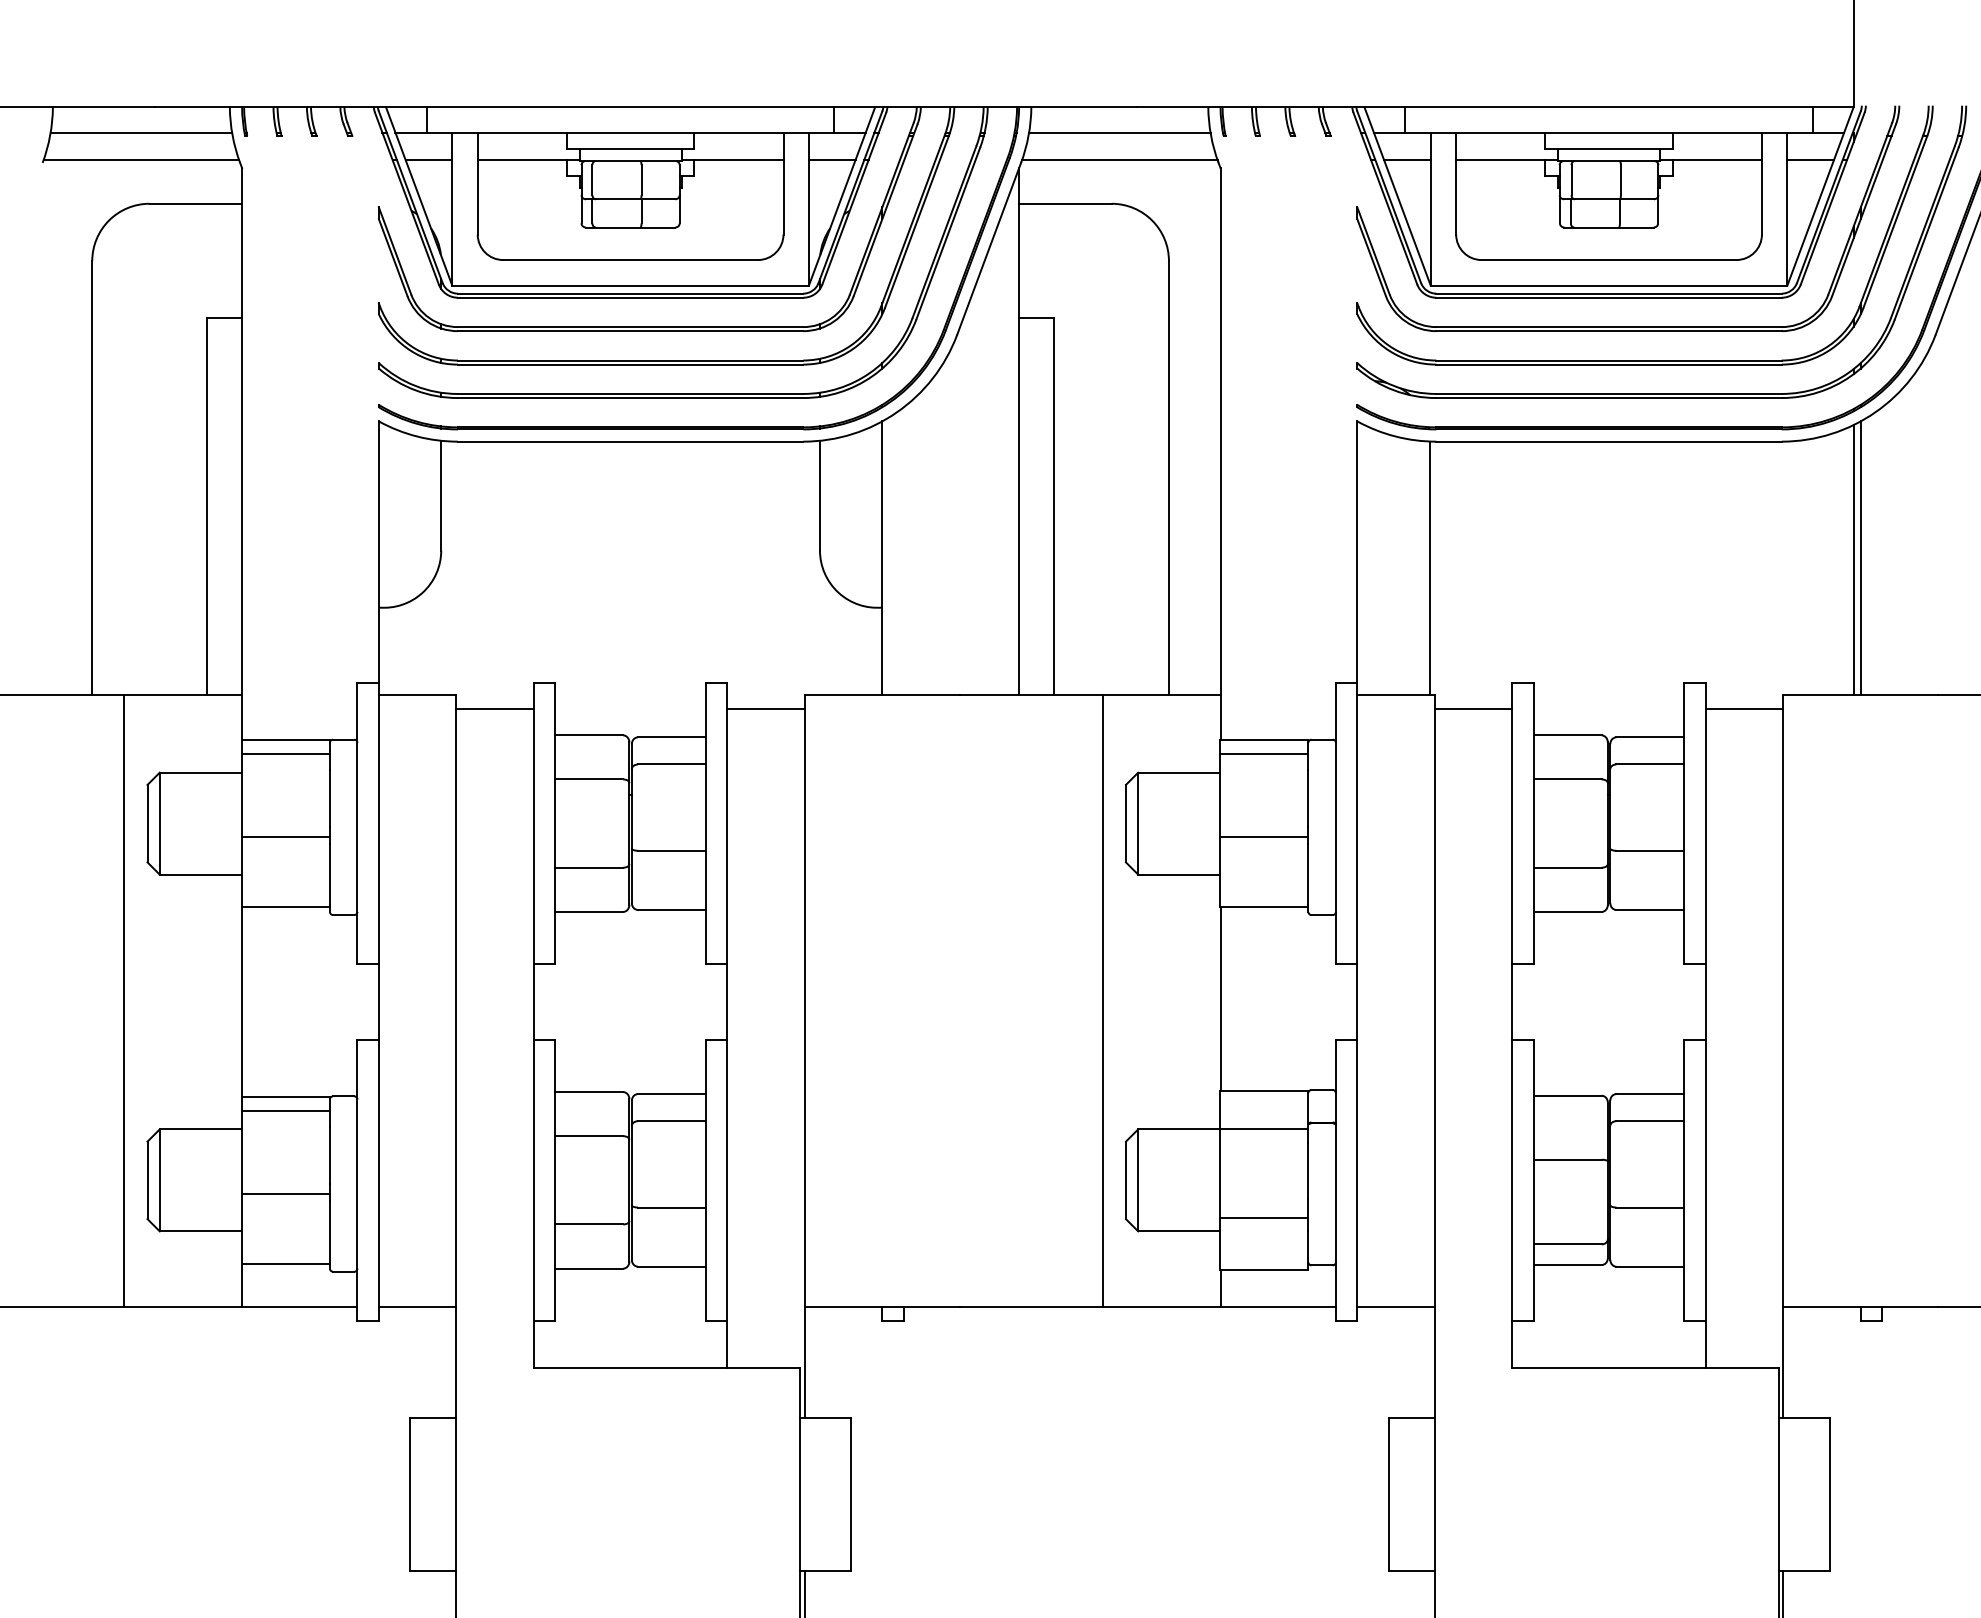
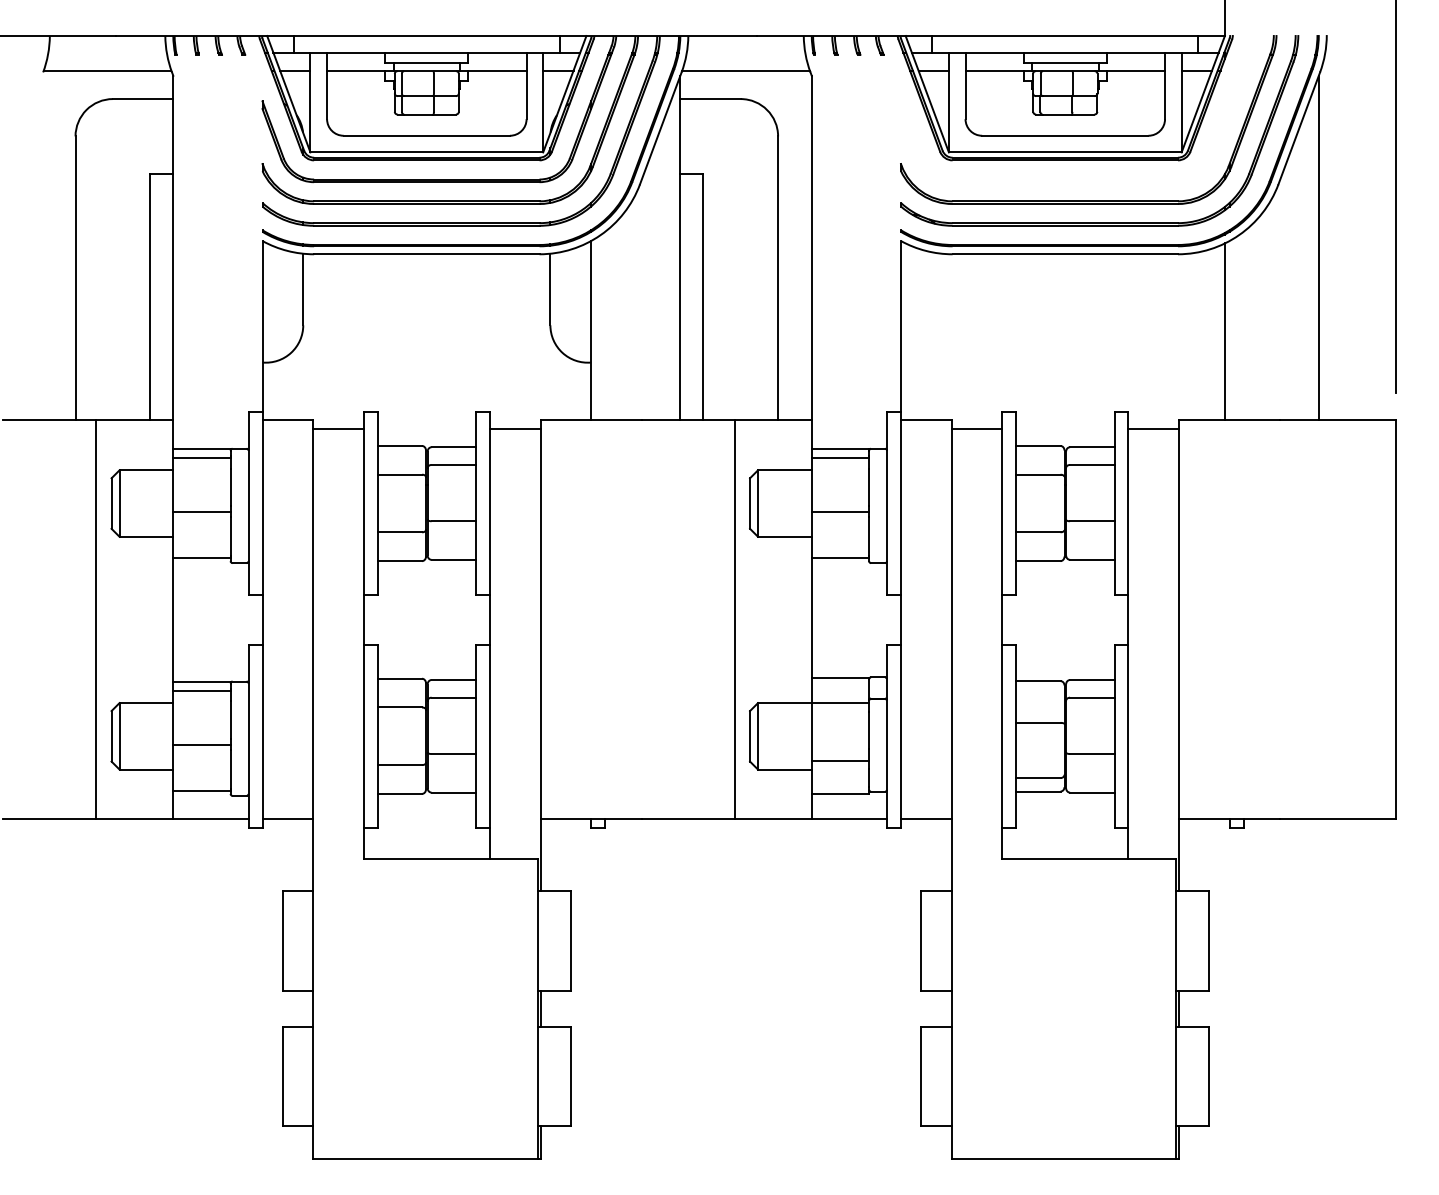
line: (141, 132) -> (107, 52), removed
line: (1118, 132) -> (745, 52), removed
part: (1627, 327) -> (1077, 179), removed
line: (1860, 558) -> (1229, 330), removed
line: (1430, 567) -> (948, 336), removed

